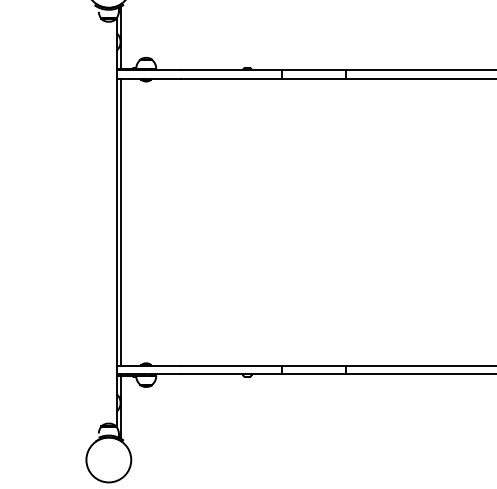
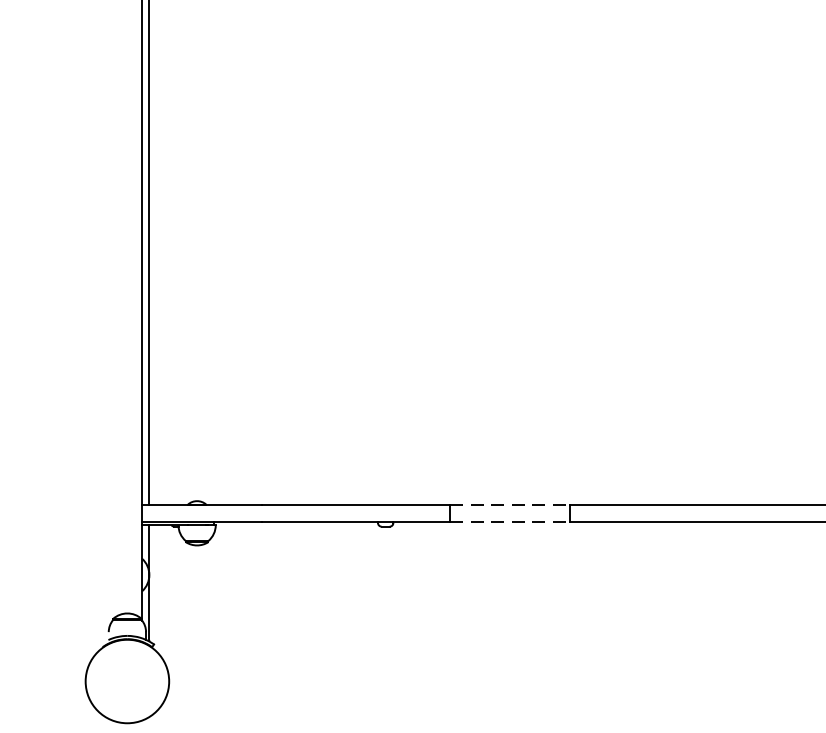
line: (314, 365) -> (510, 505), solid -> dashed
line: (314, 374) -> (510, 522), solid -> dashed

